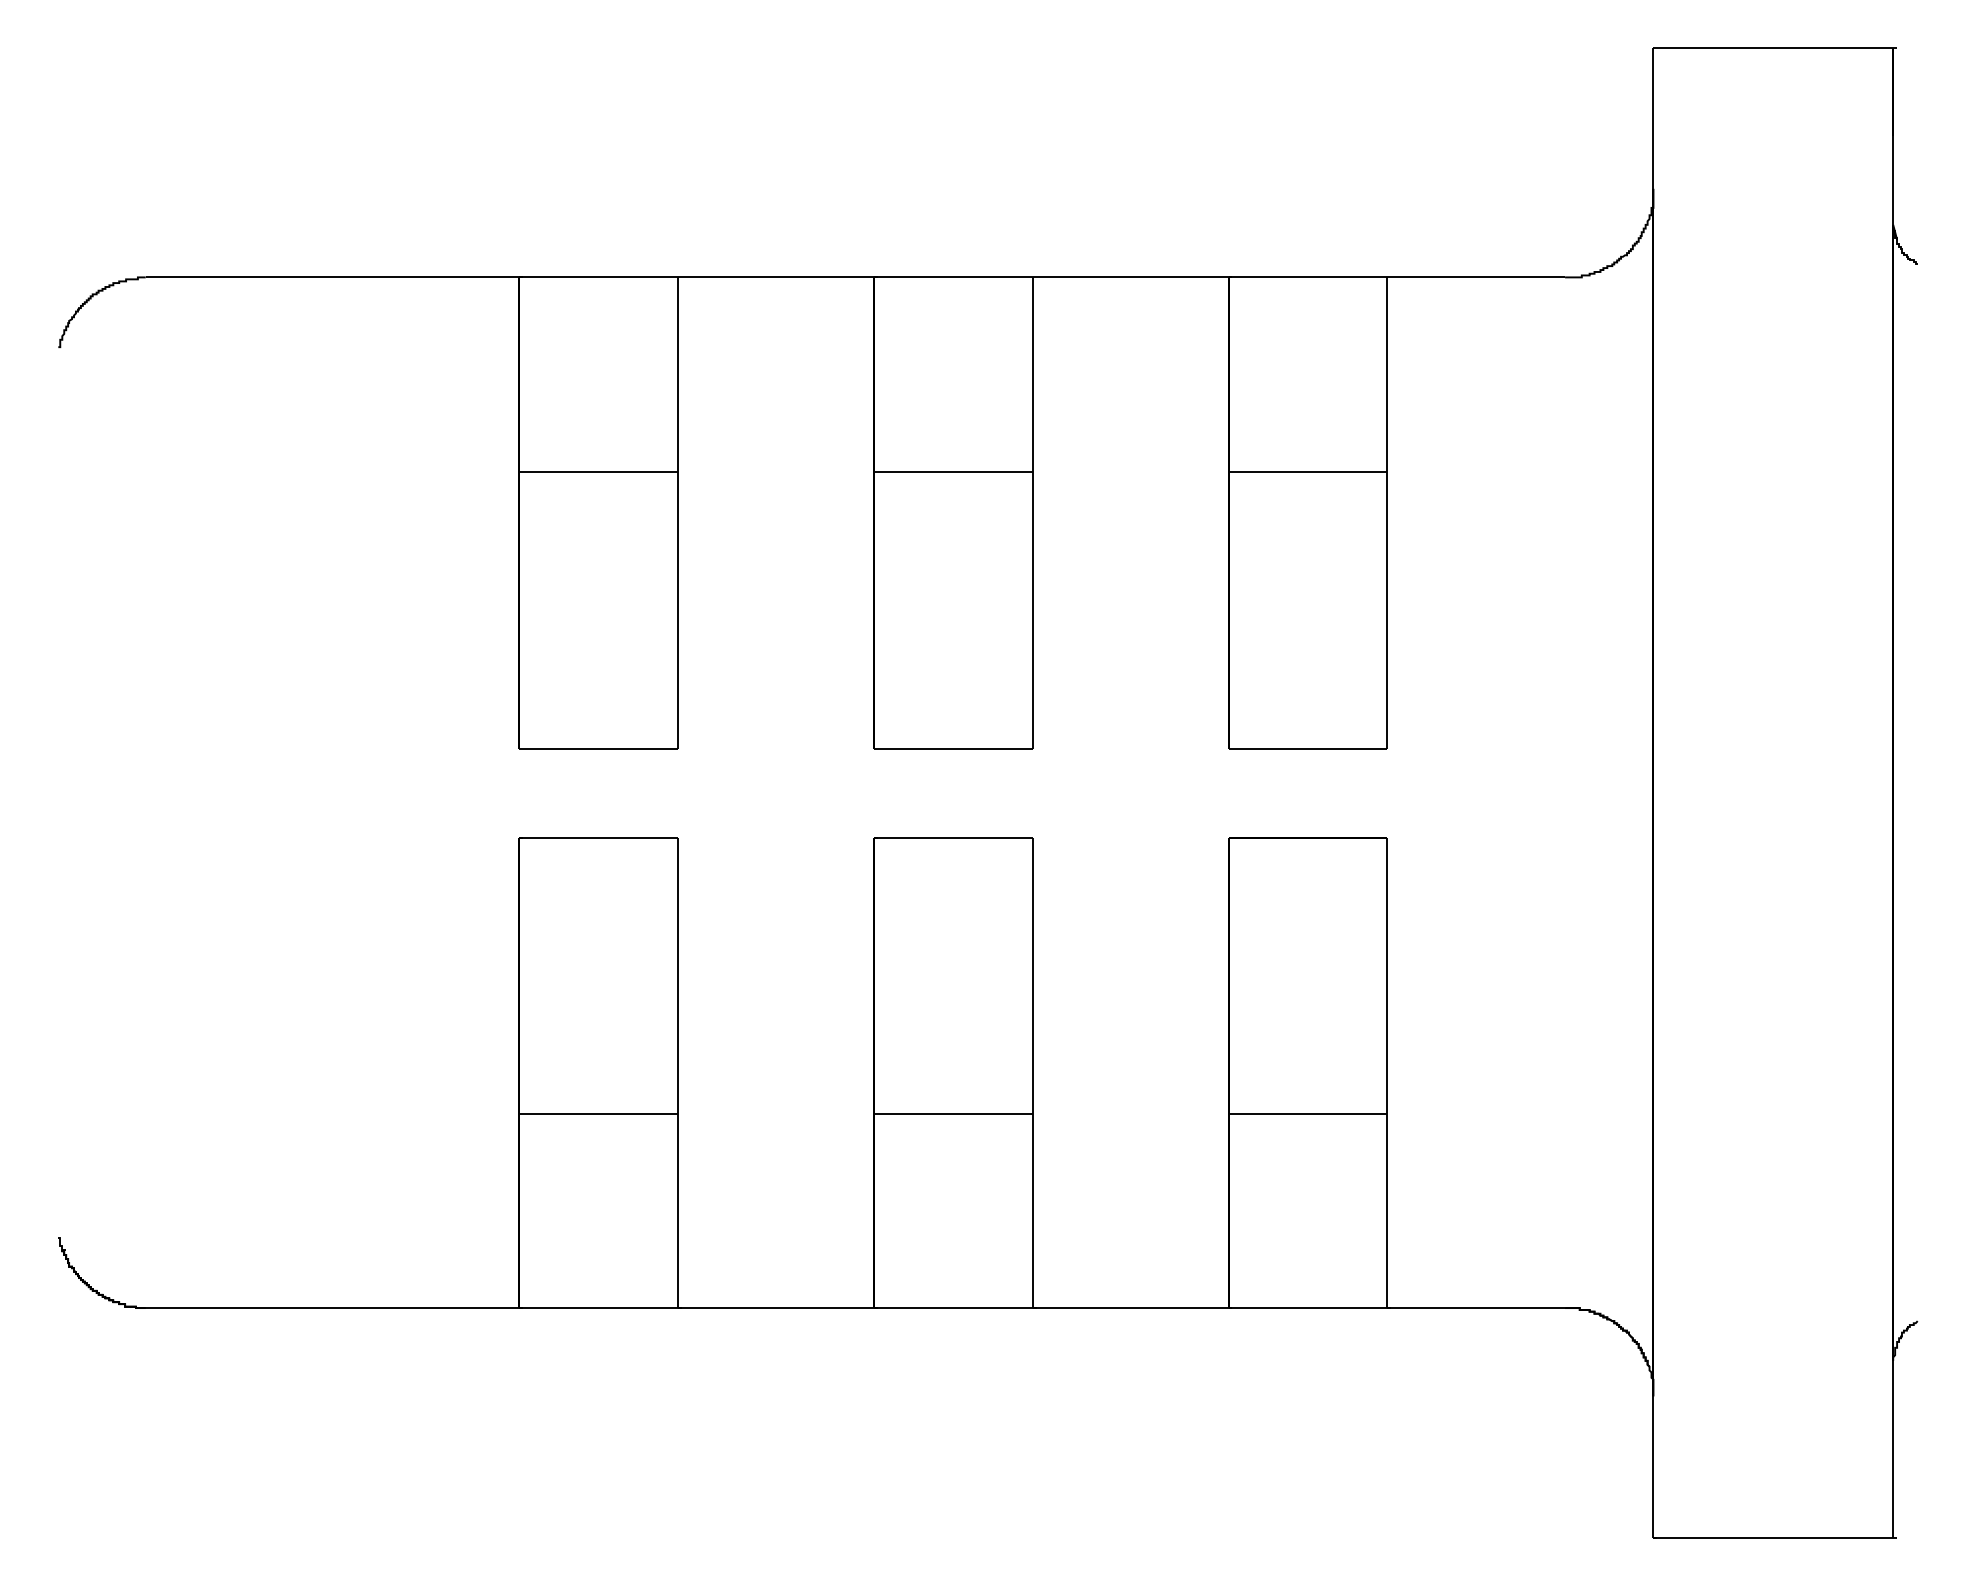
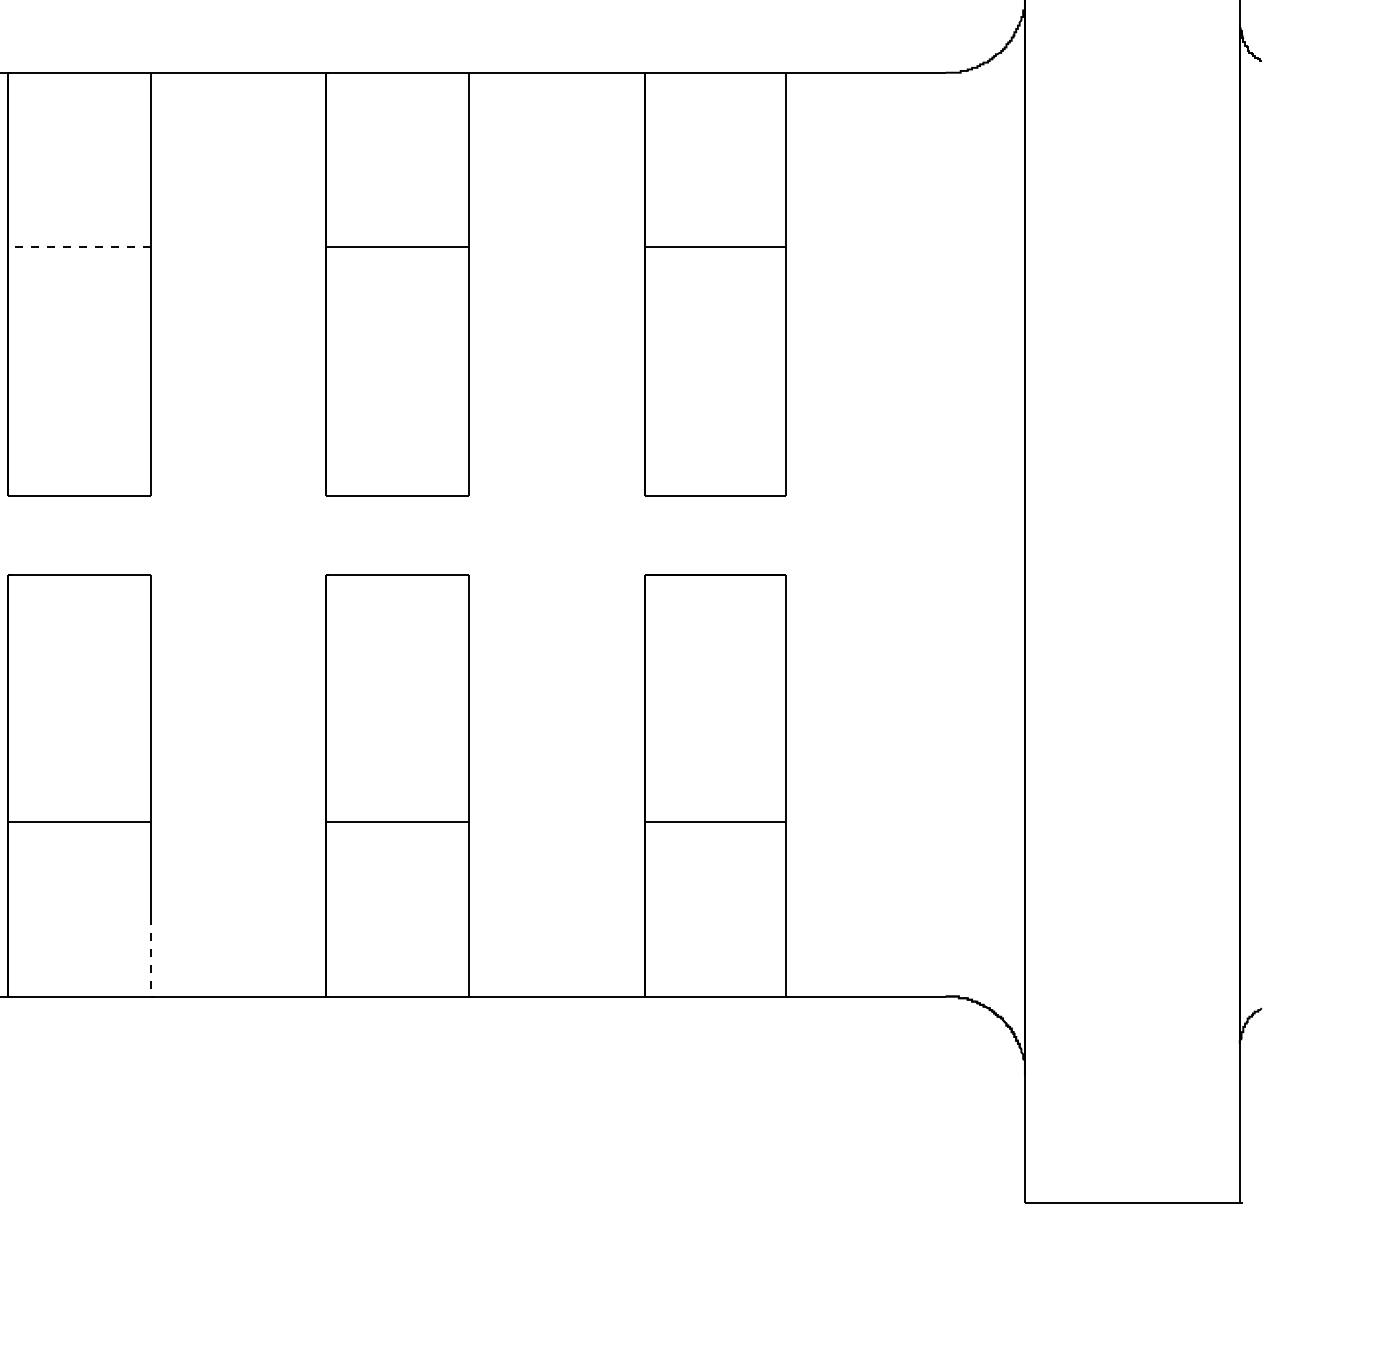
line: (598, 472) -> (79, 247), solid -> dashed
line: (678, 1264) -> (151, 957), solid -> dashed

